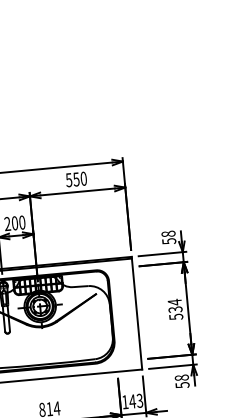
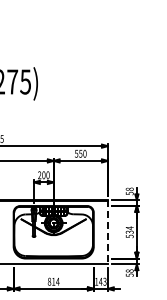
line: (136, 313) -> (107, 232), solid -> dashed

